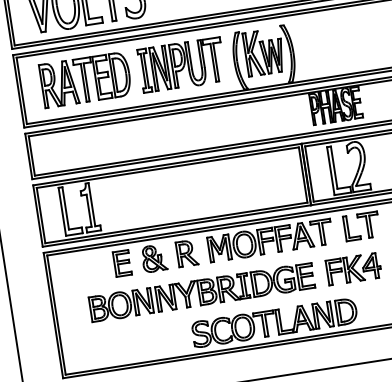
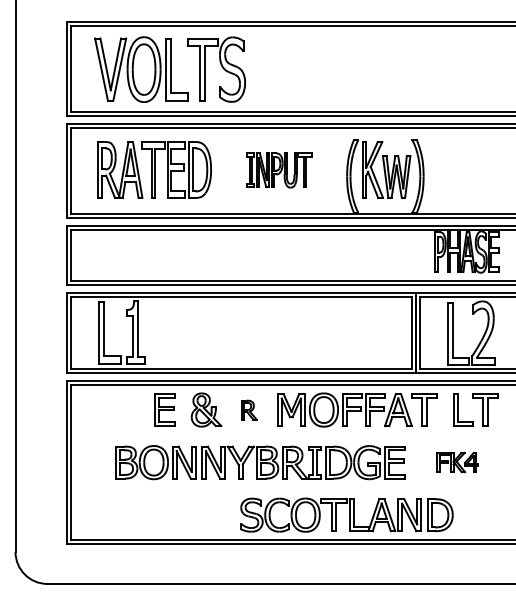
part: (181, 65) -> (279, 170), size x0.6
part: (187, 253) -> (249, 410), size x0.6
part: (353, 269) -> (457, 462), size x0.6

